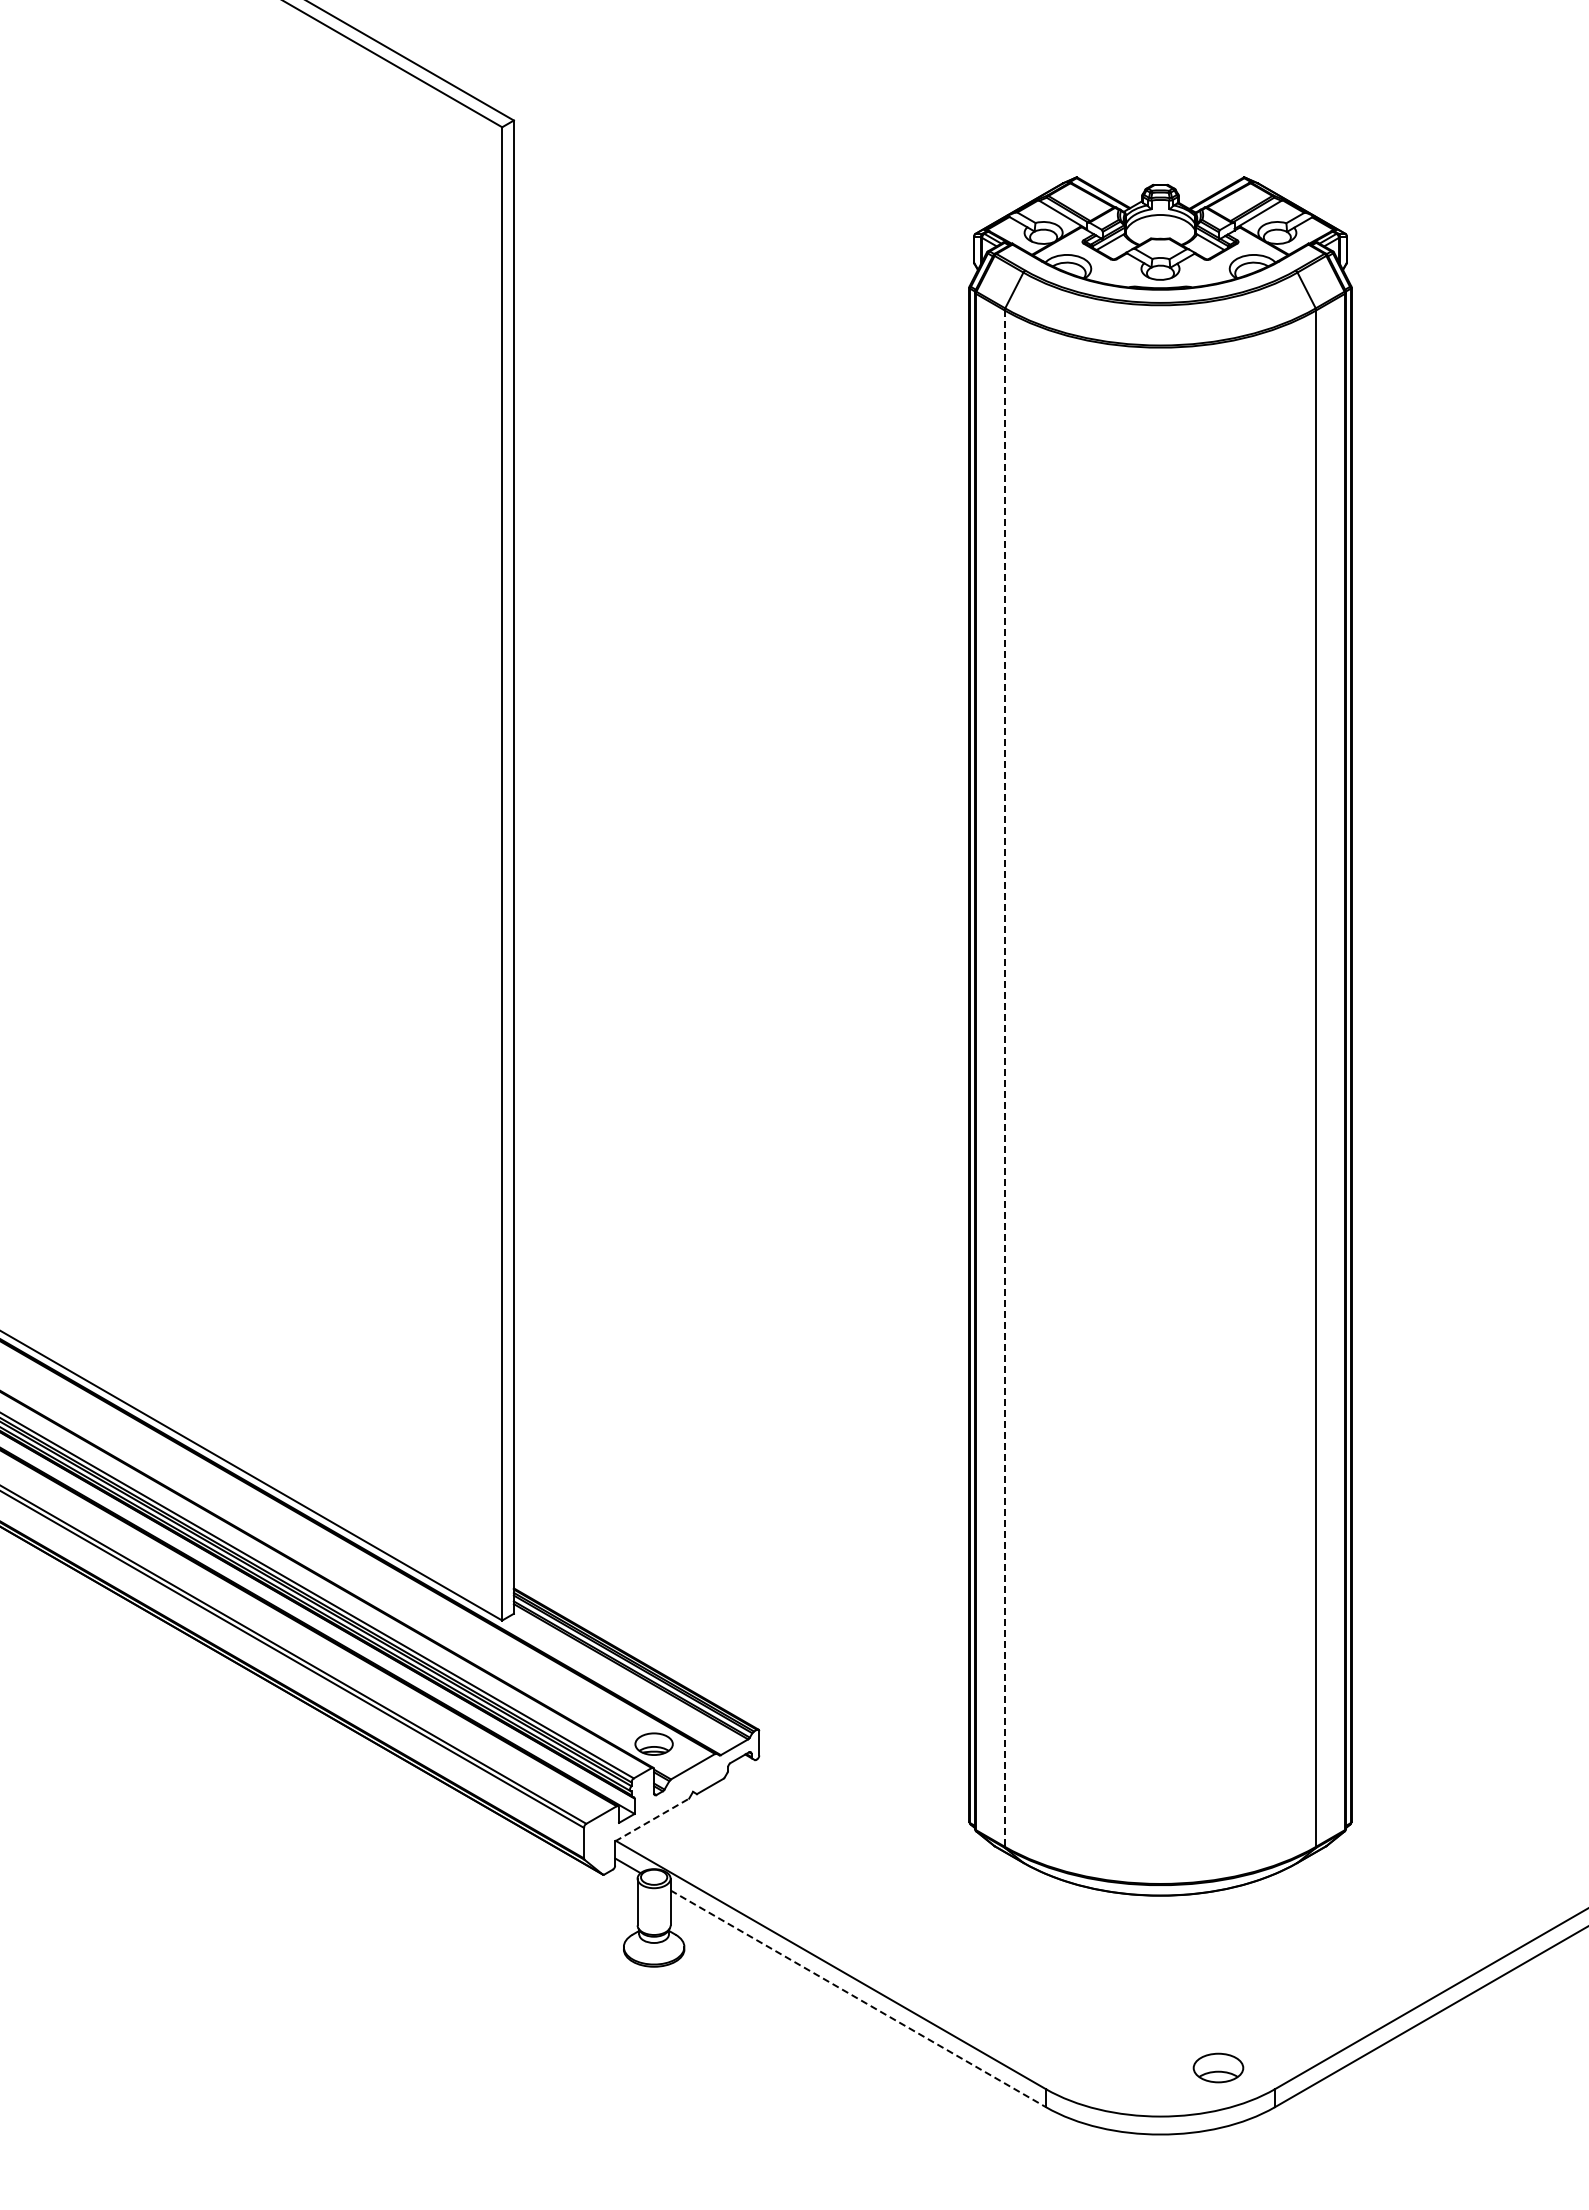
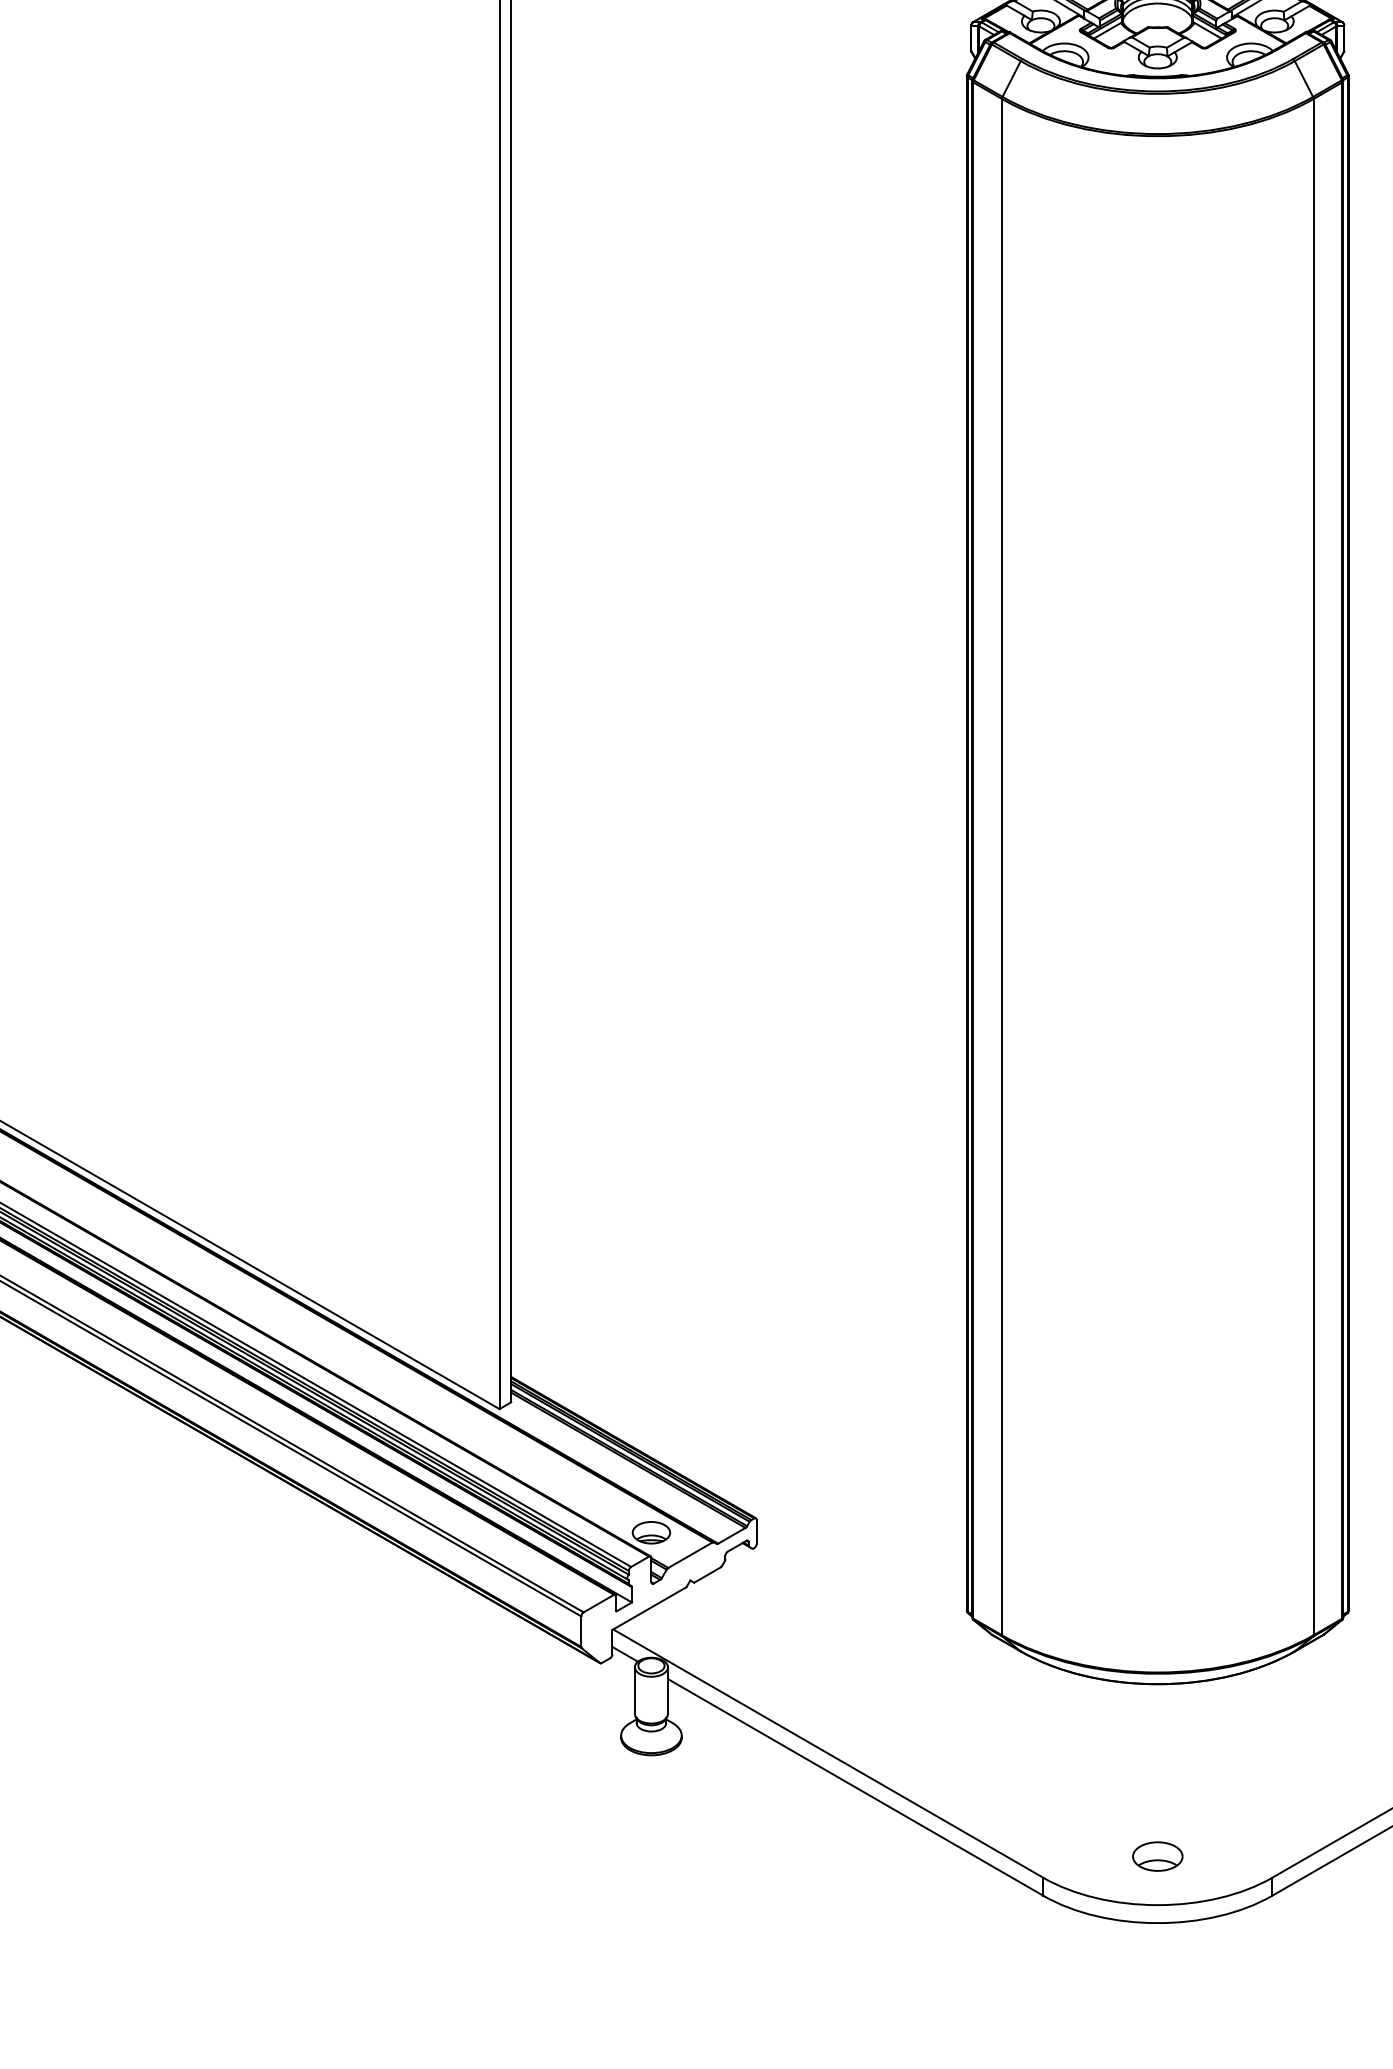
line: (1004, 1079) -> (1001, 868), dashed -> solid
line: (652, 1820) -> (649, 1609), dashed -> solid
line: (858, 1998) -> (855, 1787), dashed -> solid
part: (1218, 2067) -> (1157, 1856), moved

